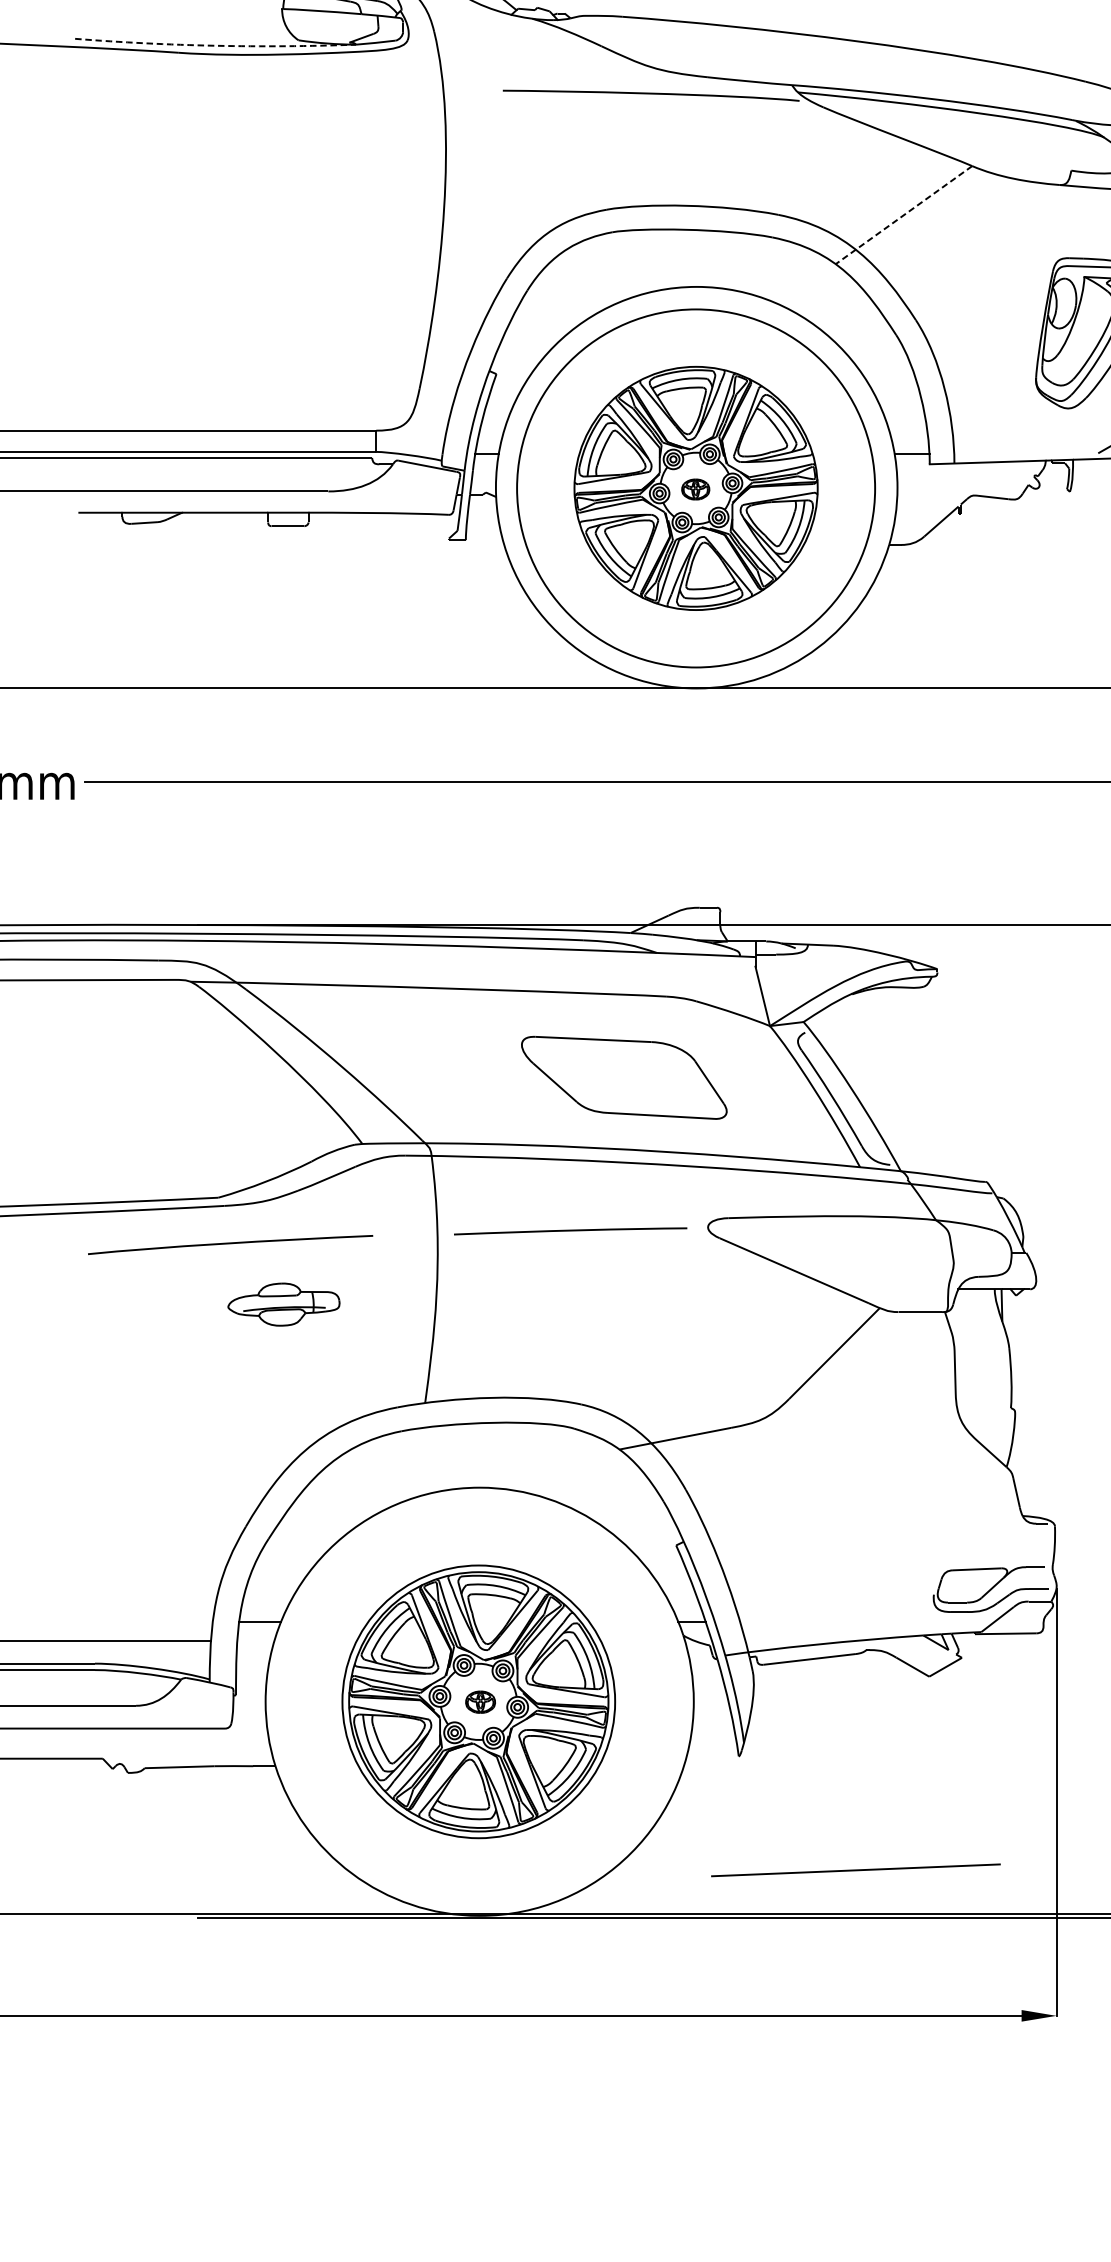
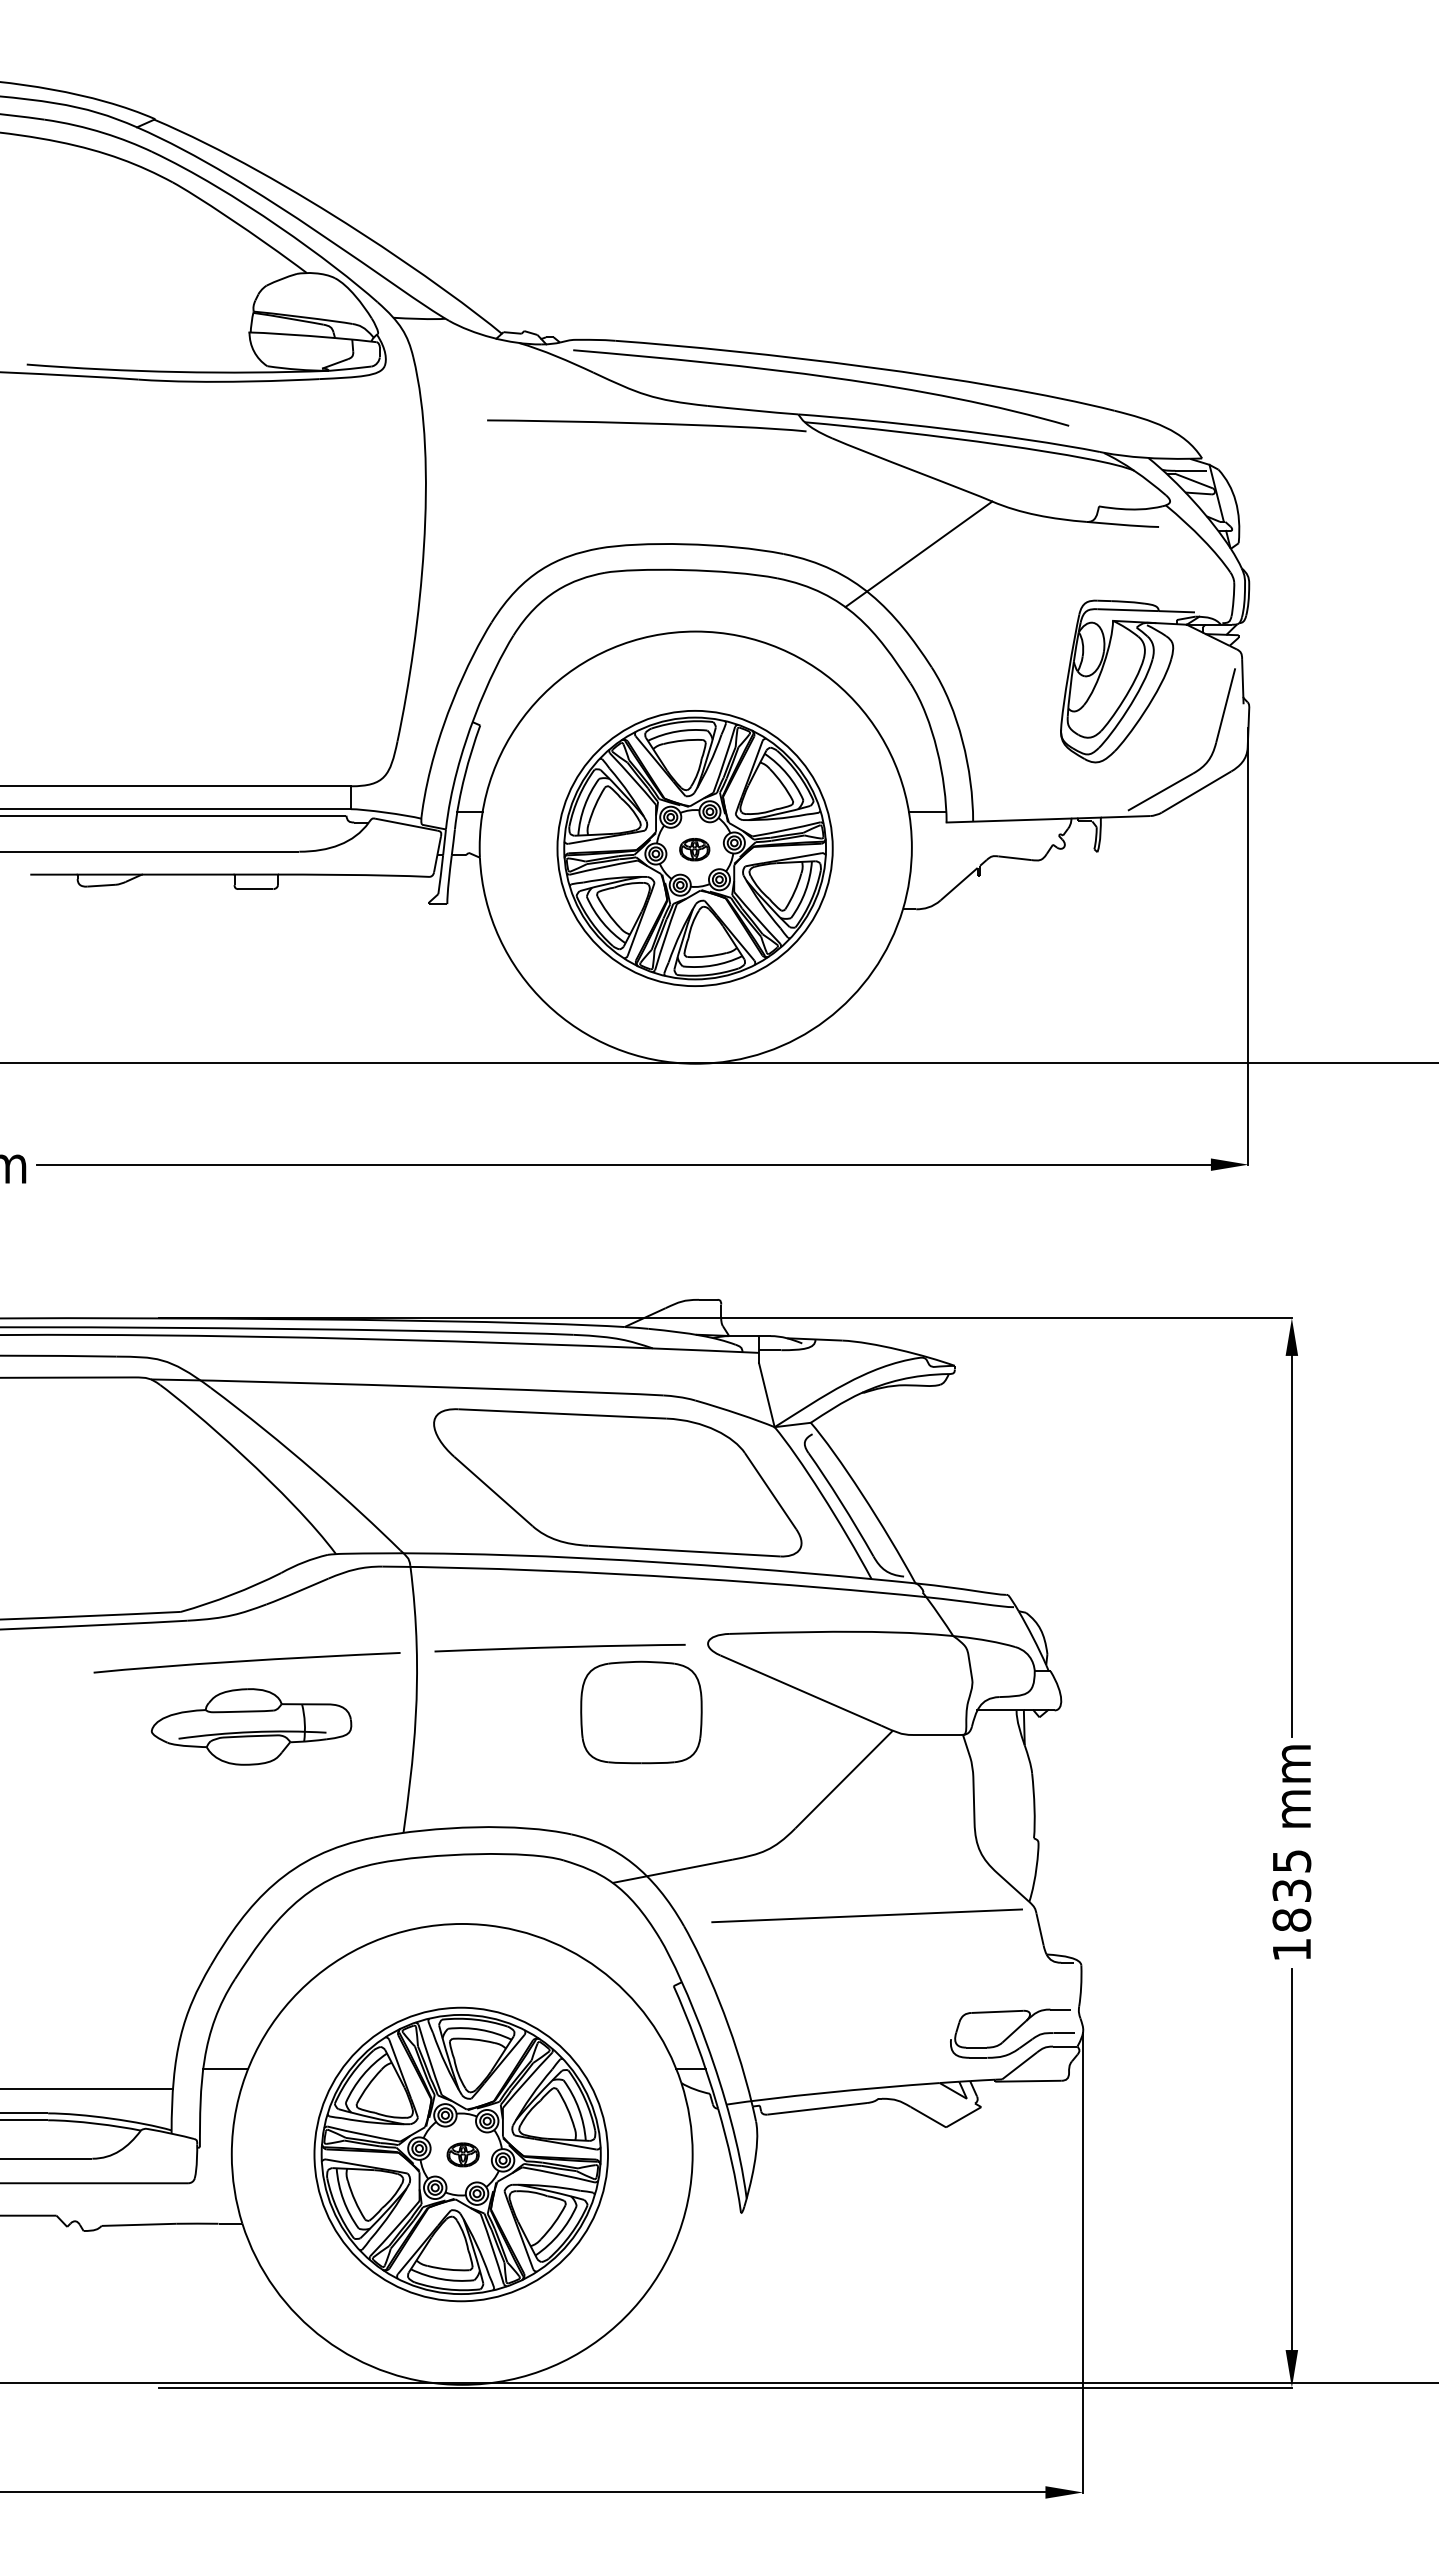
arc: (215, 46) -> (177, 372), dashed -> solid
curve: (813, 50) -> (821, 377), added
line: (903, 215) -> (918, 554), dashed -> solid
circle: (695, 488) -> (694, 848), size x0.71
part: (623, 1077) -> (617, 1482), size x1.67
curve: (230, 1243) -> (246, 1661), moved
part: (646, 1291) -> (641, 1712), added
part: (283, 1304) -> (251, 1726), size x1.67
line: (855, 1870) -> (866, 1915), moved

